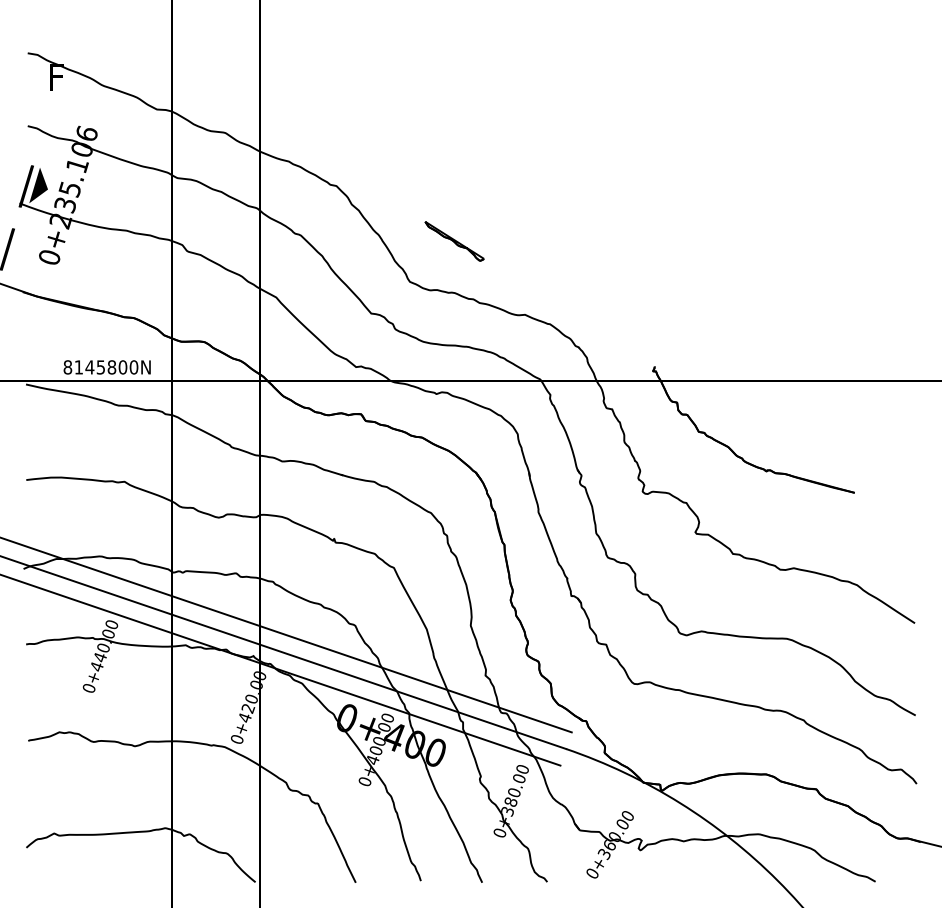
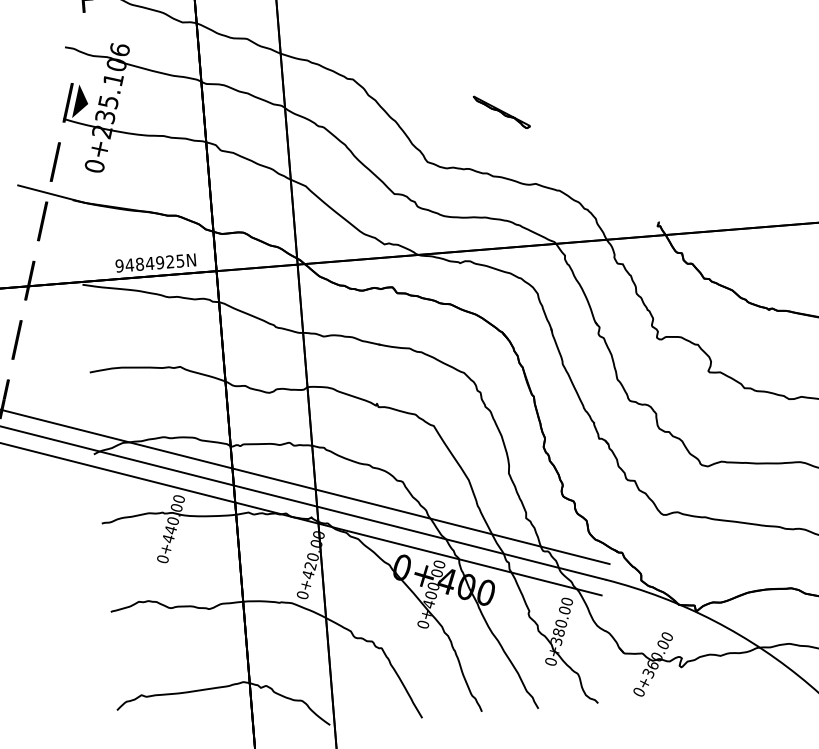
part: (454, 241) -> (501, 112), moved
text: (100, 367) -> (149, 263), 8145800N -> 9484925N

